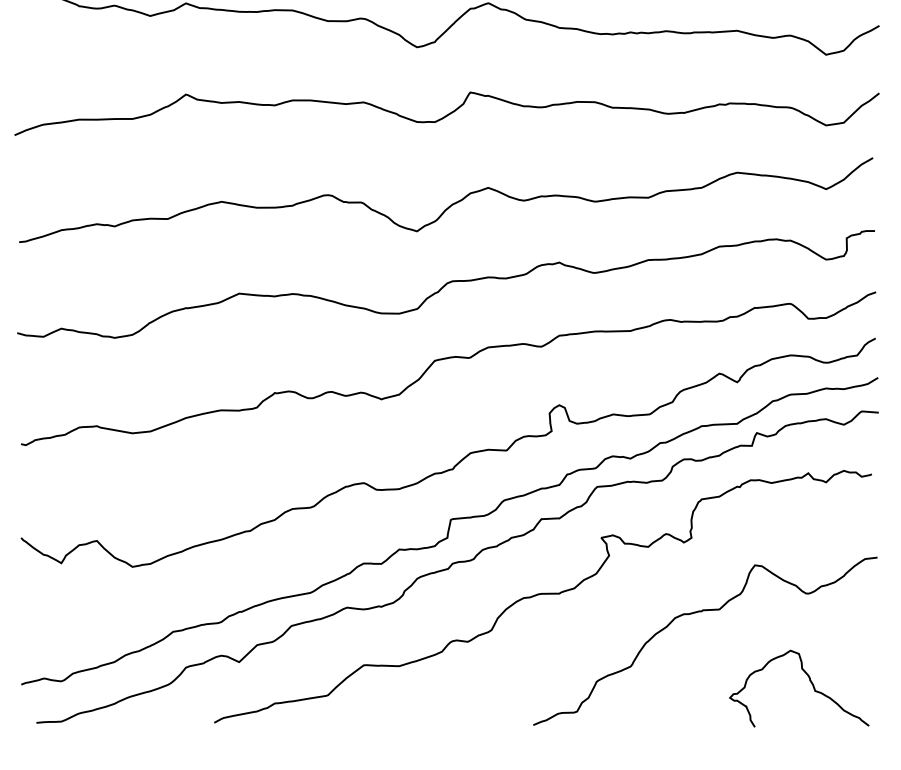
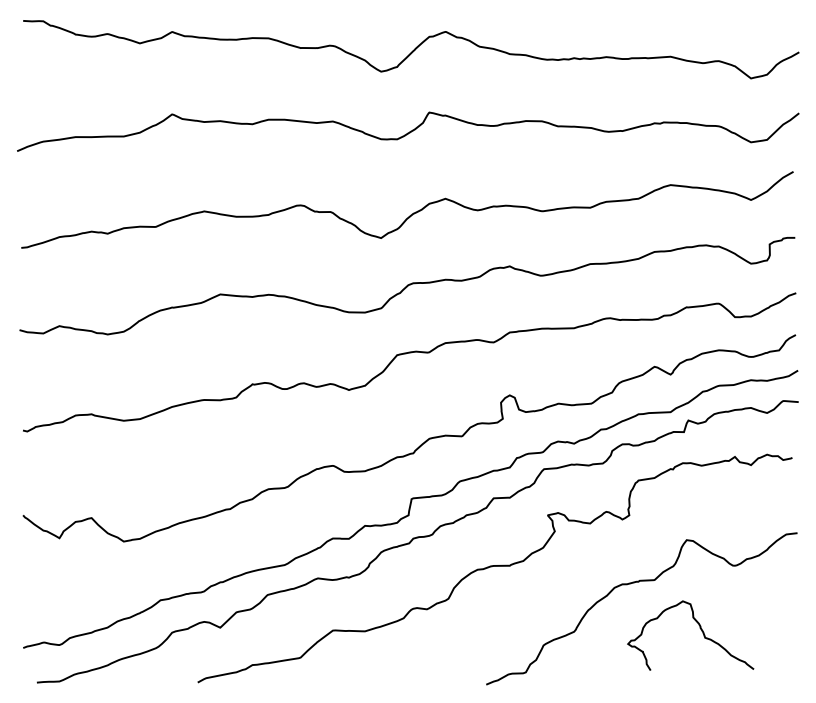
curve: (808, 680) -> (699, 628), moved

